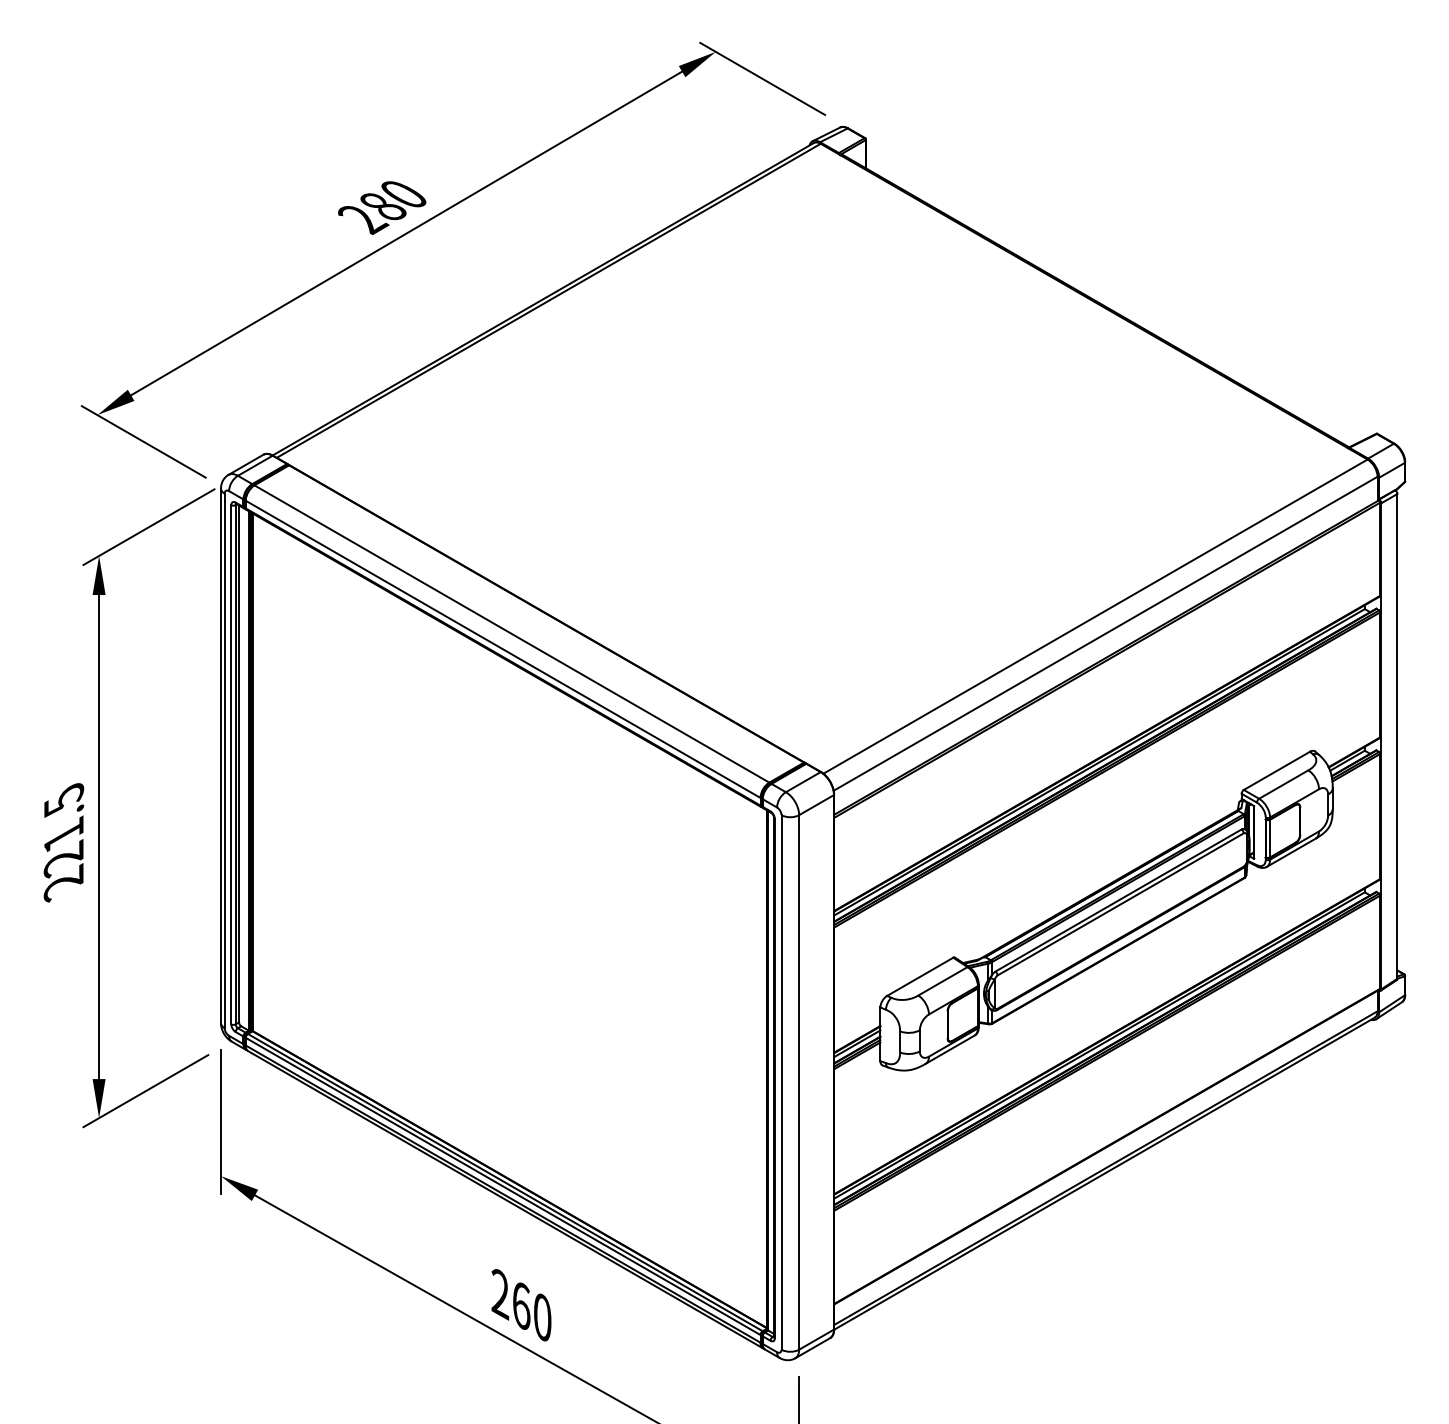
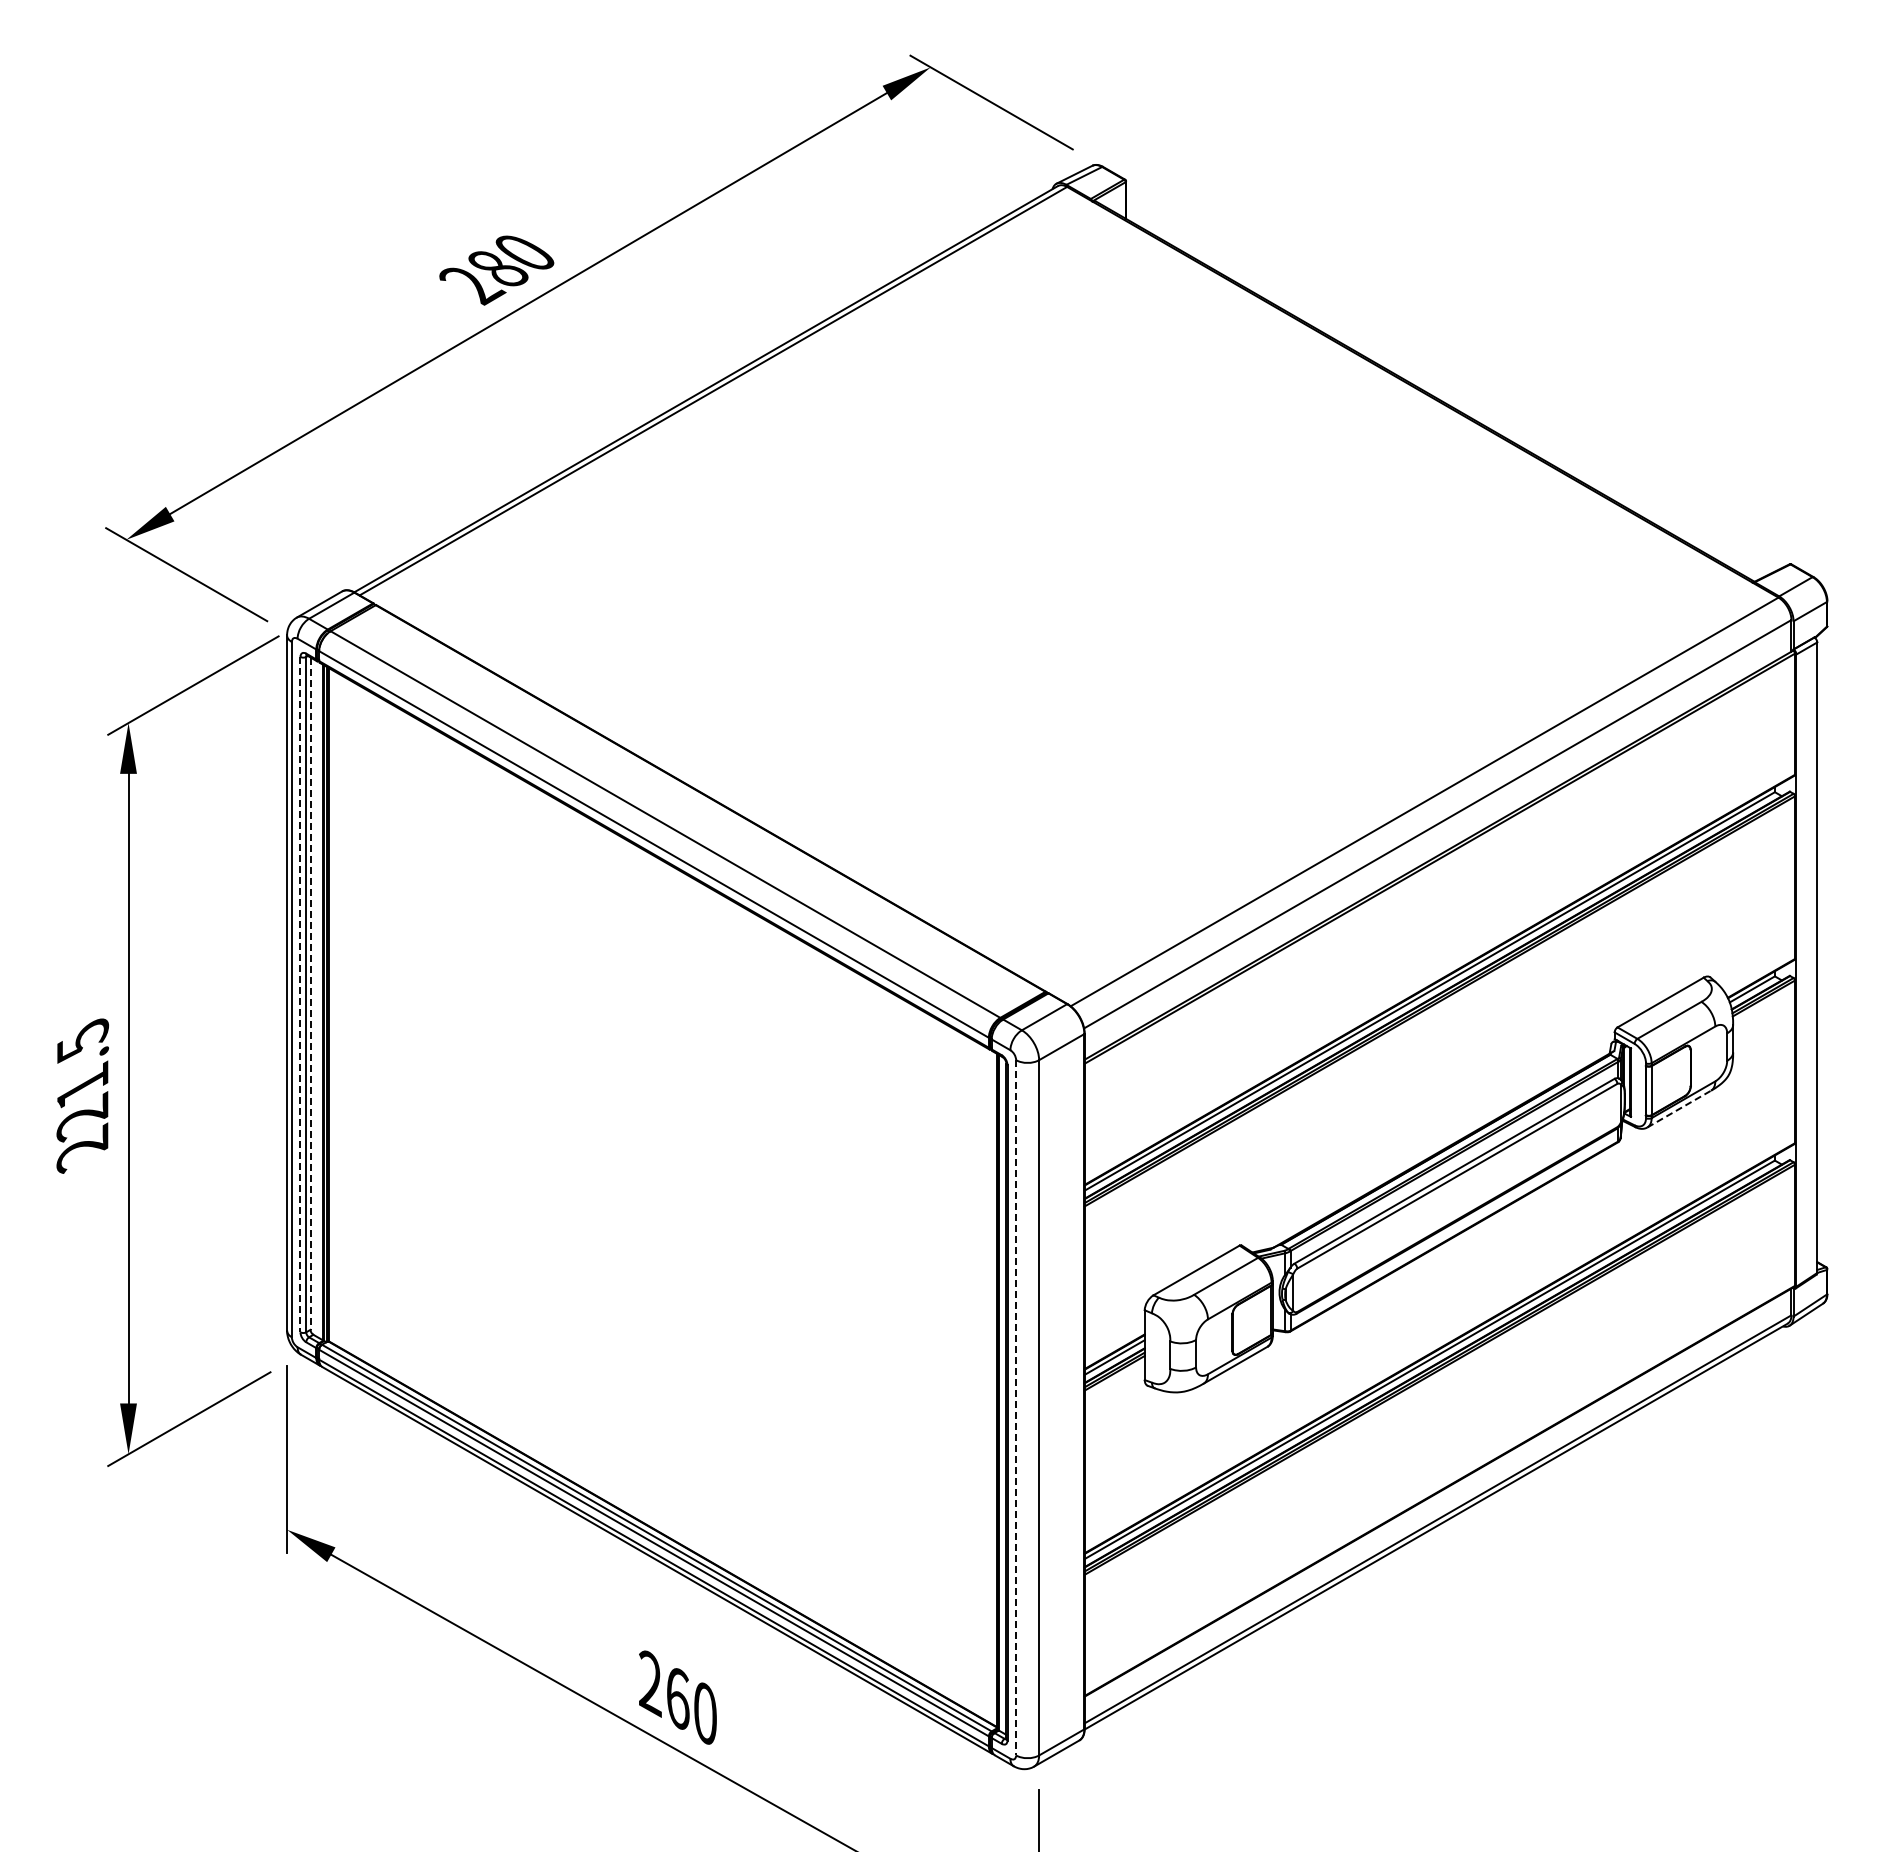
line: (231, 764) -> (300, 994), solid -> dashed
line: (239, 764) -> (310, 994), solid -> dashed
line: (1291, 853) -> (1679, 1109), solid -> dashed
line: (781, 1082) -> (1016, 1407), solid -> dashed

